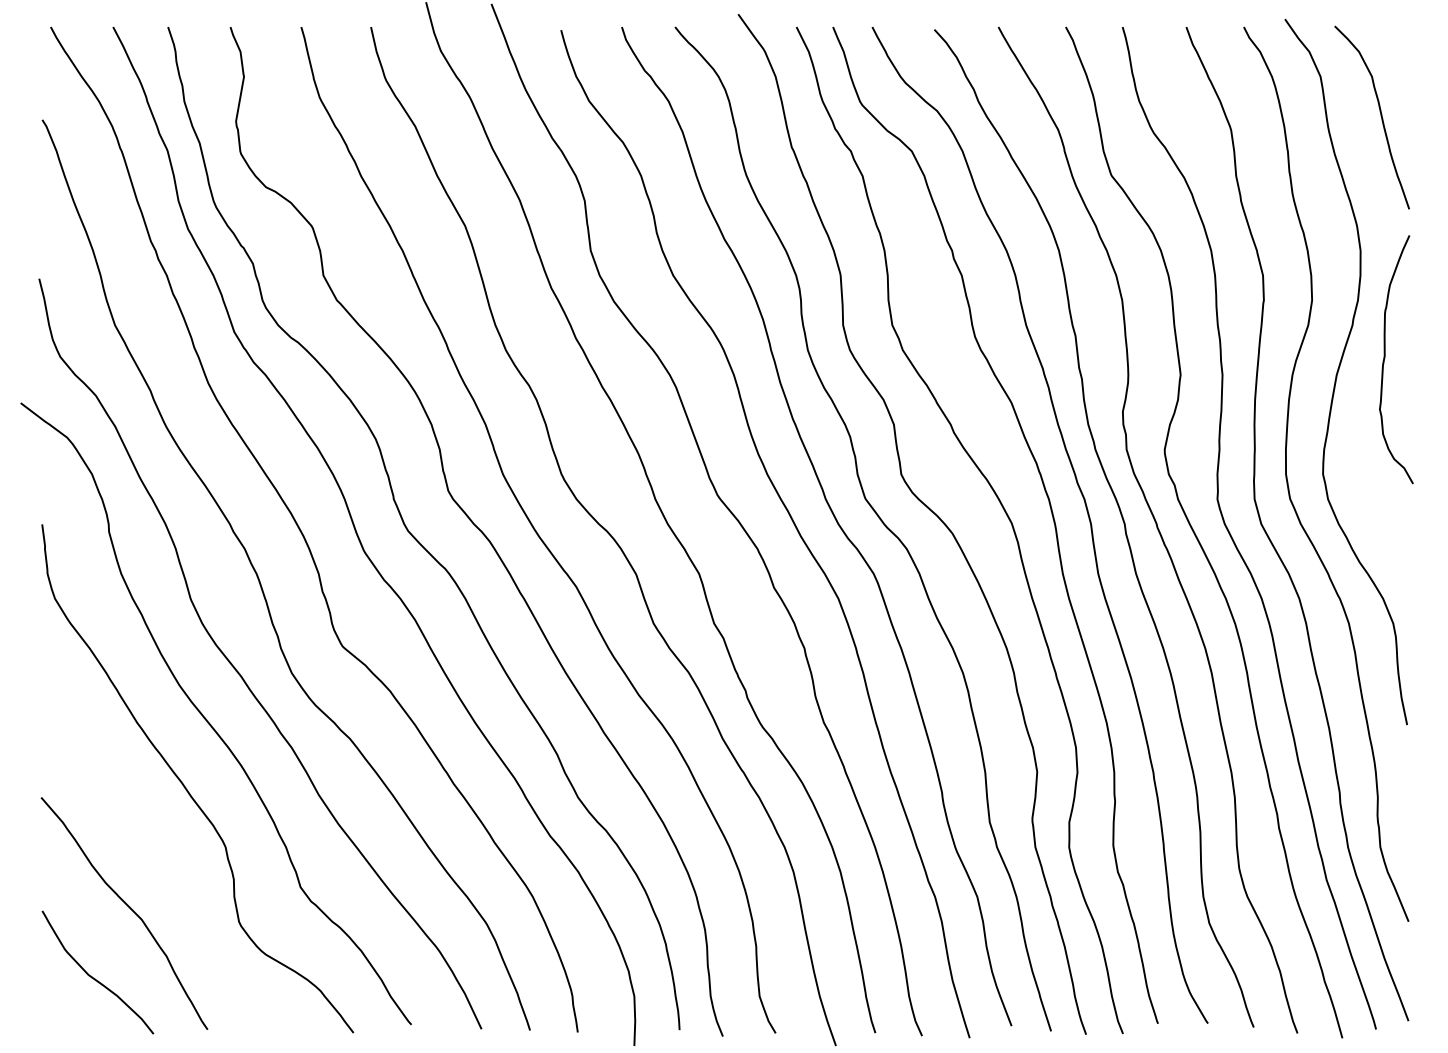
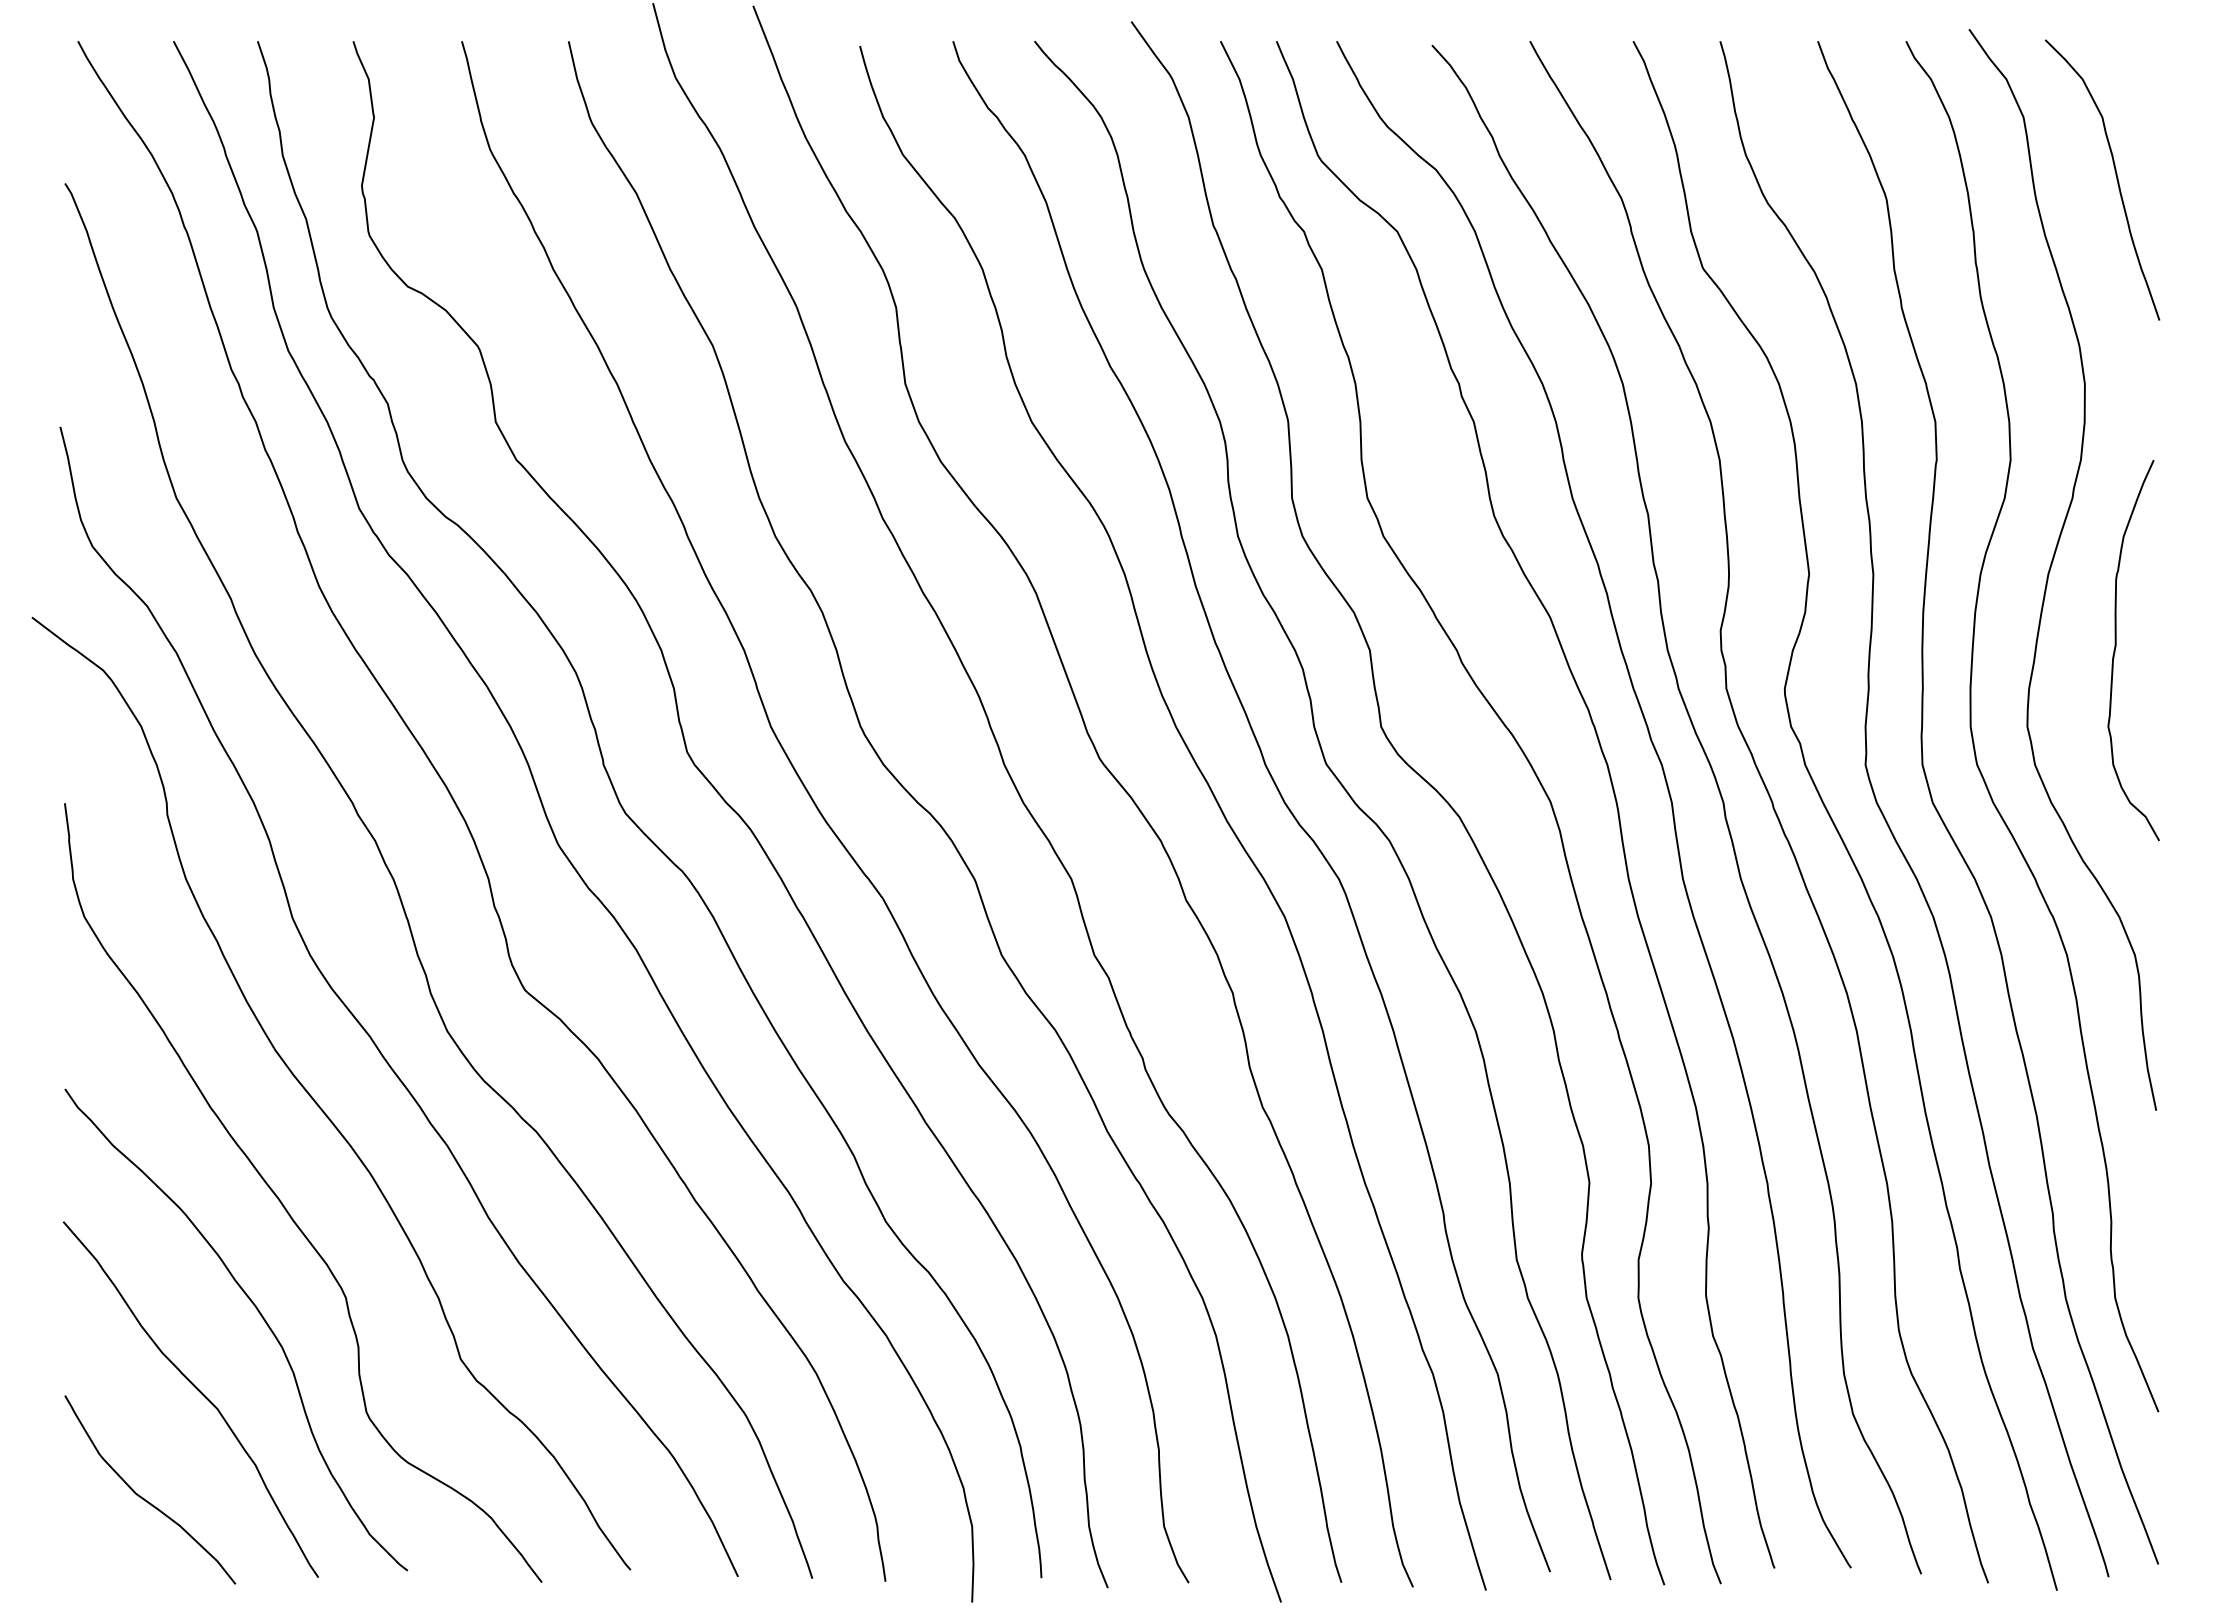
curve: (1385, 358) -> (2116, 648), moved
curve: (168, 857) -> (258, 1313), added

